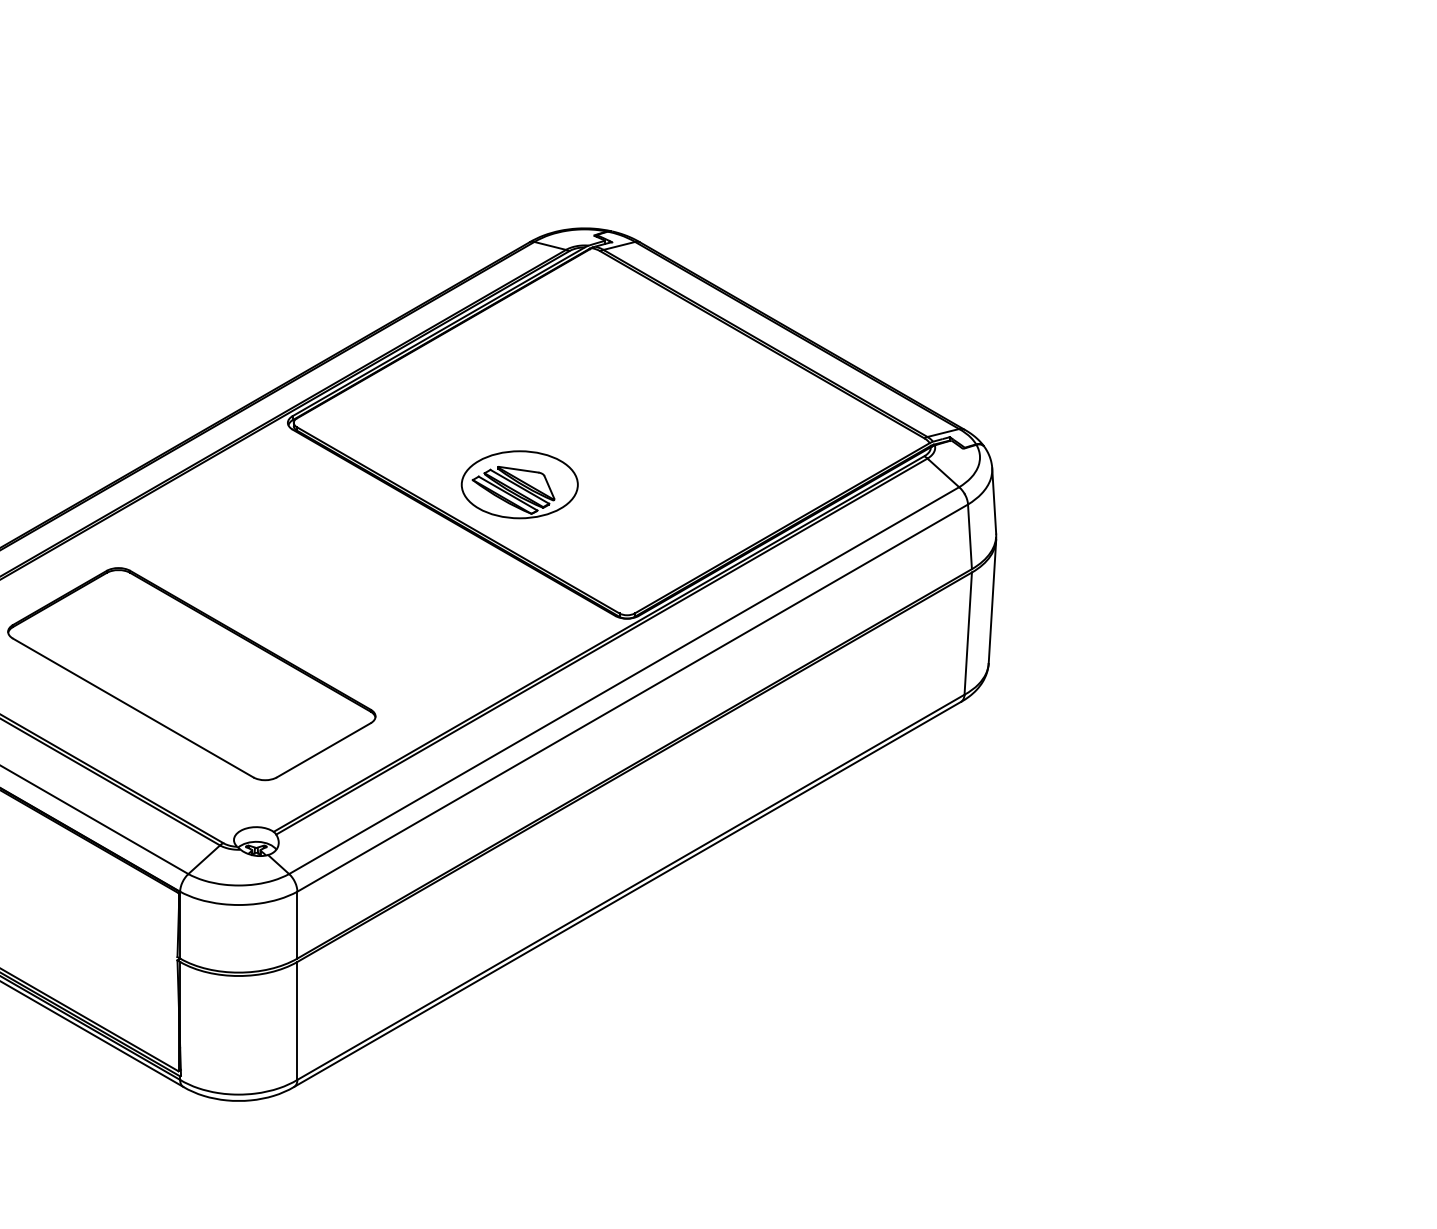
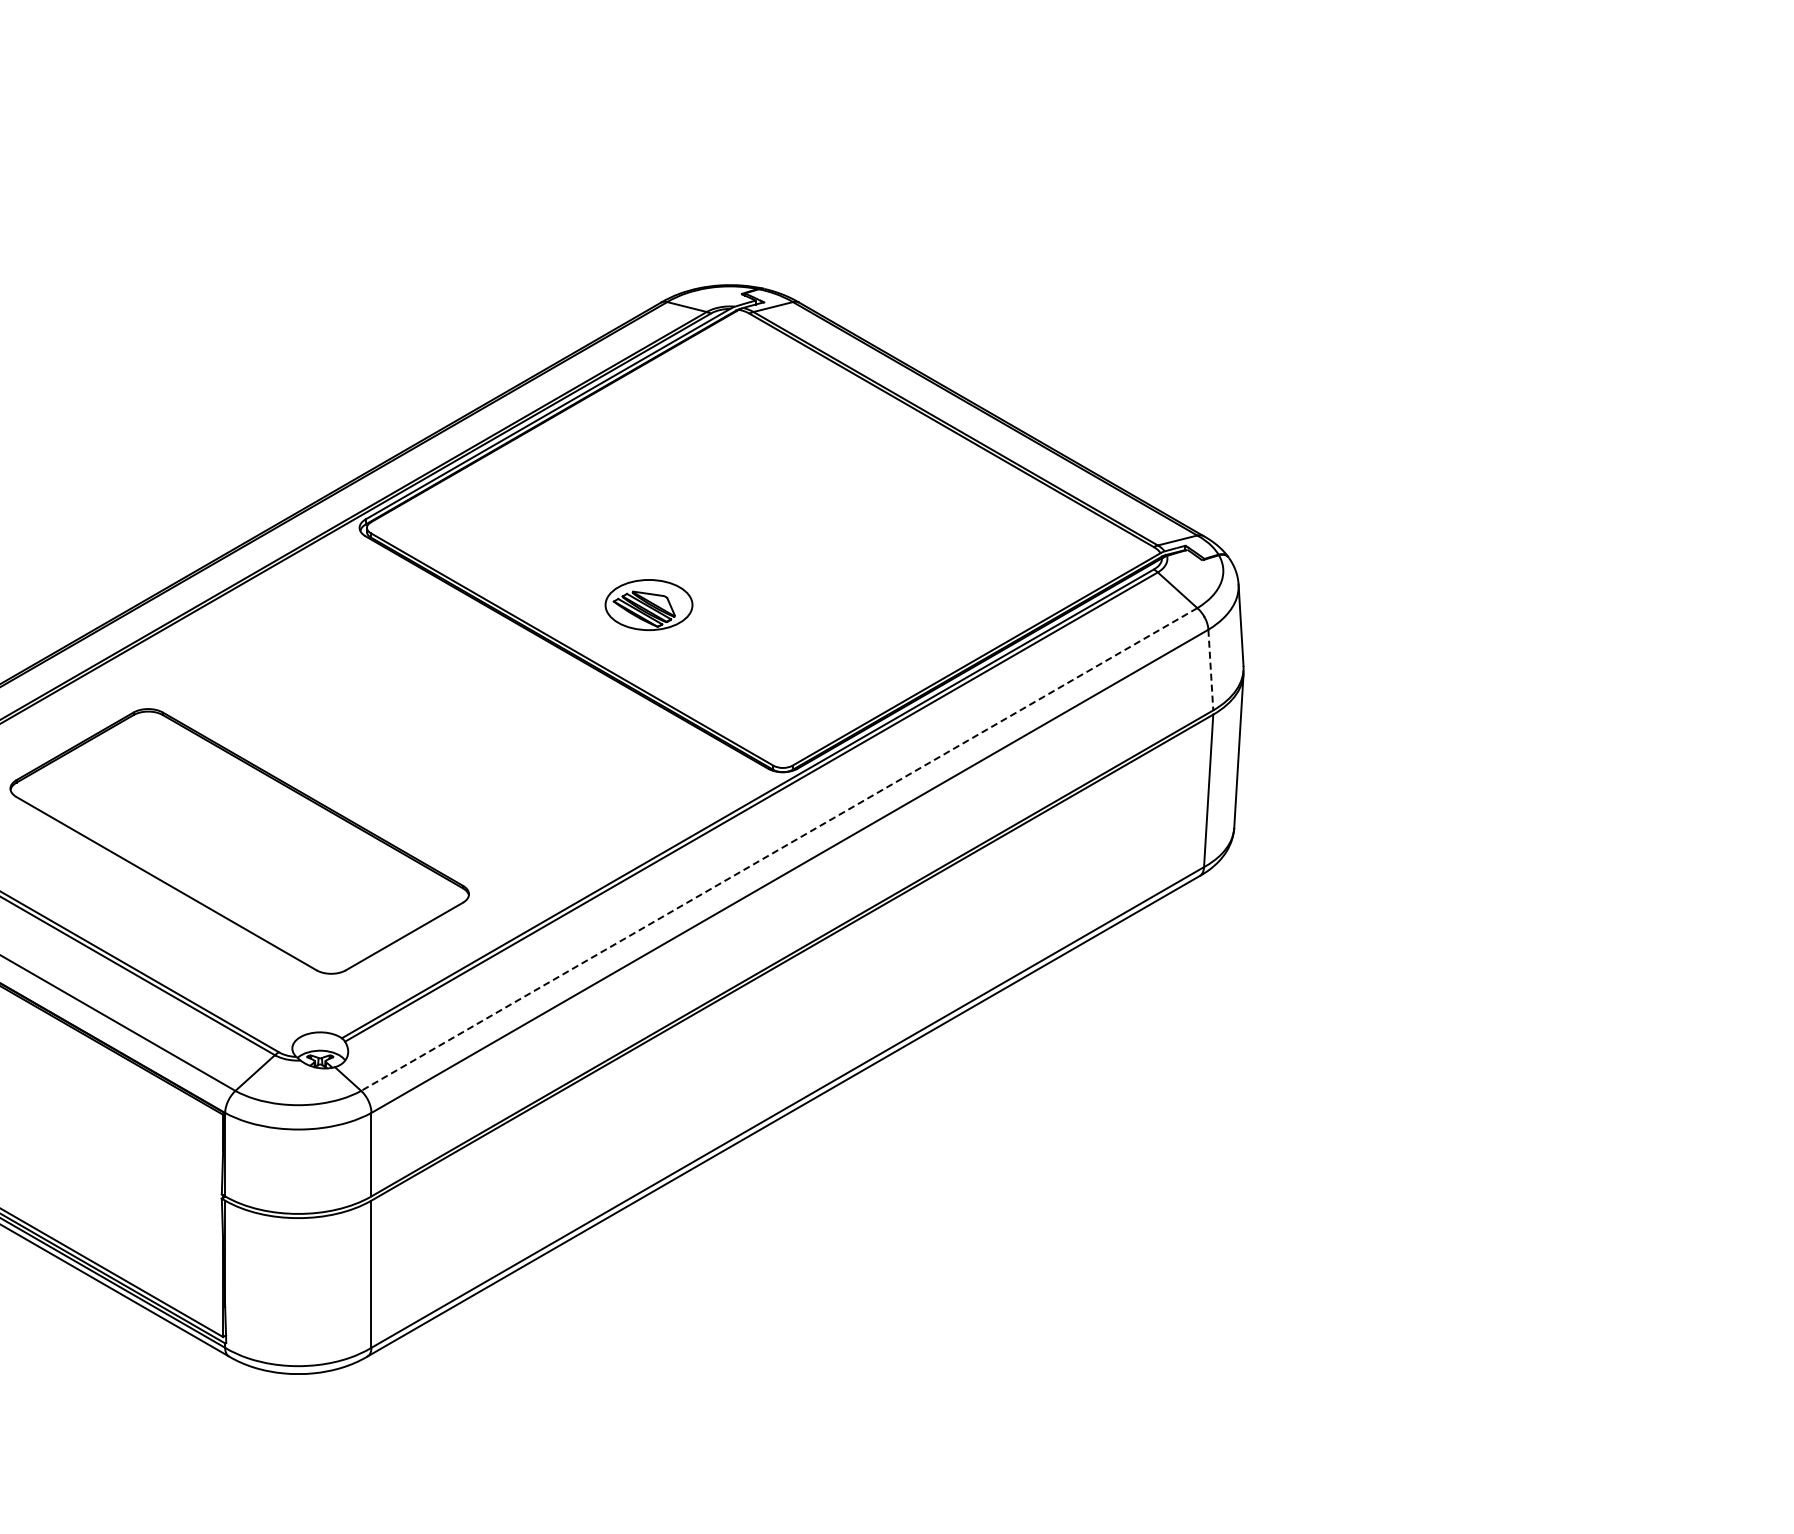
part: (519, 484) -> (648, 604), size x0.6
line: (969, 537) -> (1210, 670), solid -> dashed
line: (624, 680) -> (779, 849), solid -> dashed

